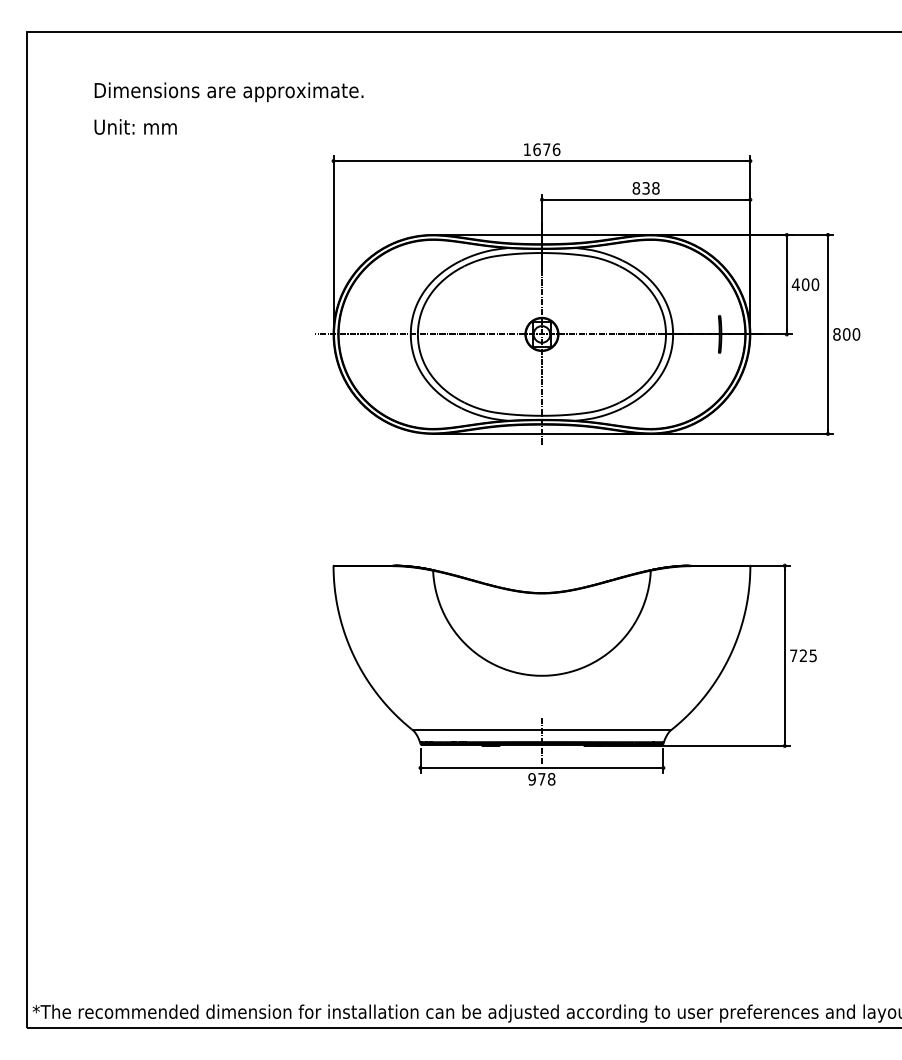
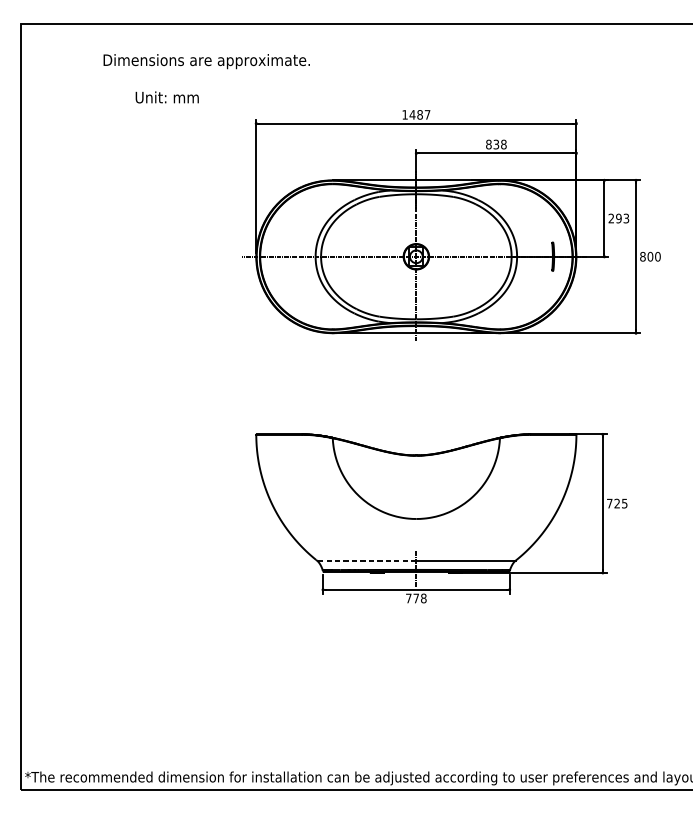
text: (228, 92) -> (206, 61), moved
text: (135, 126) -> (167, 97), moved
text: (546, 149) -> (419, 114), 1676 -> 1487
text: (805, 284) -> (618, 218), 400 -> 293
line: (477, 730) -> (366, 561), solid -> dashed
text: (531, 779) -> (408, 598), 978 -> 778

